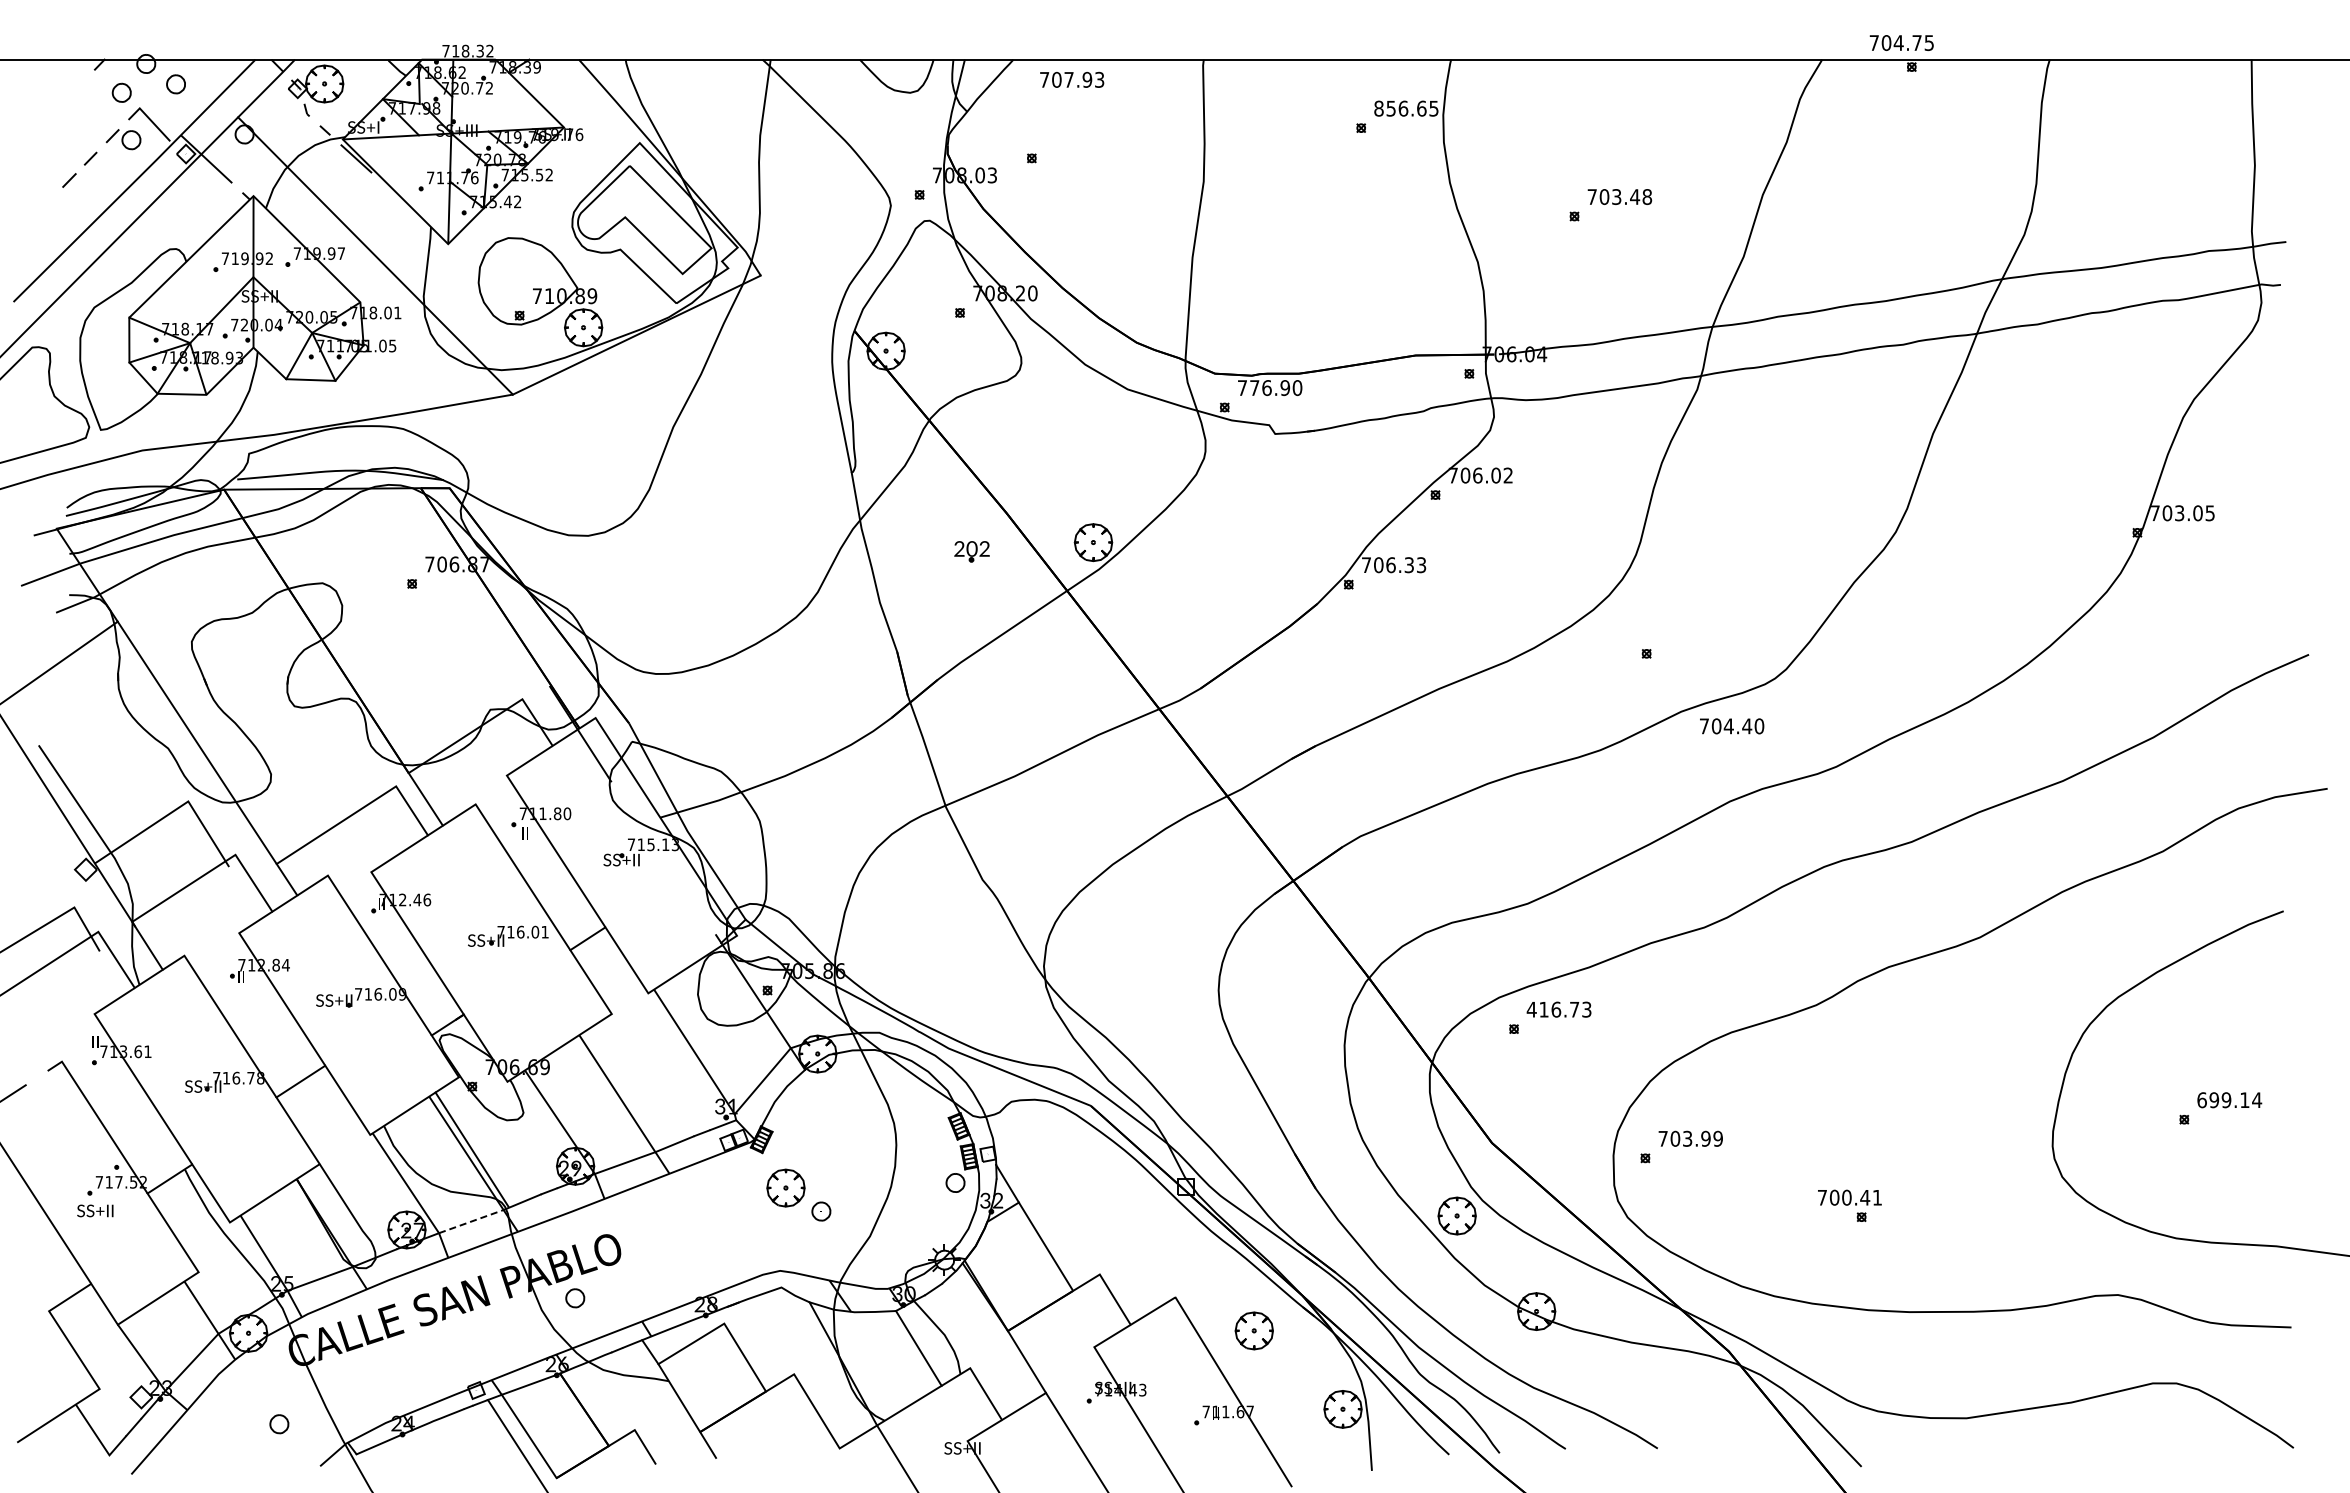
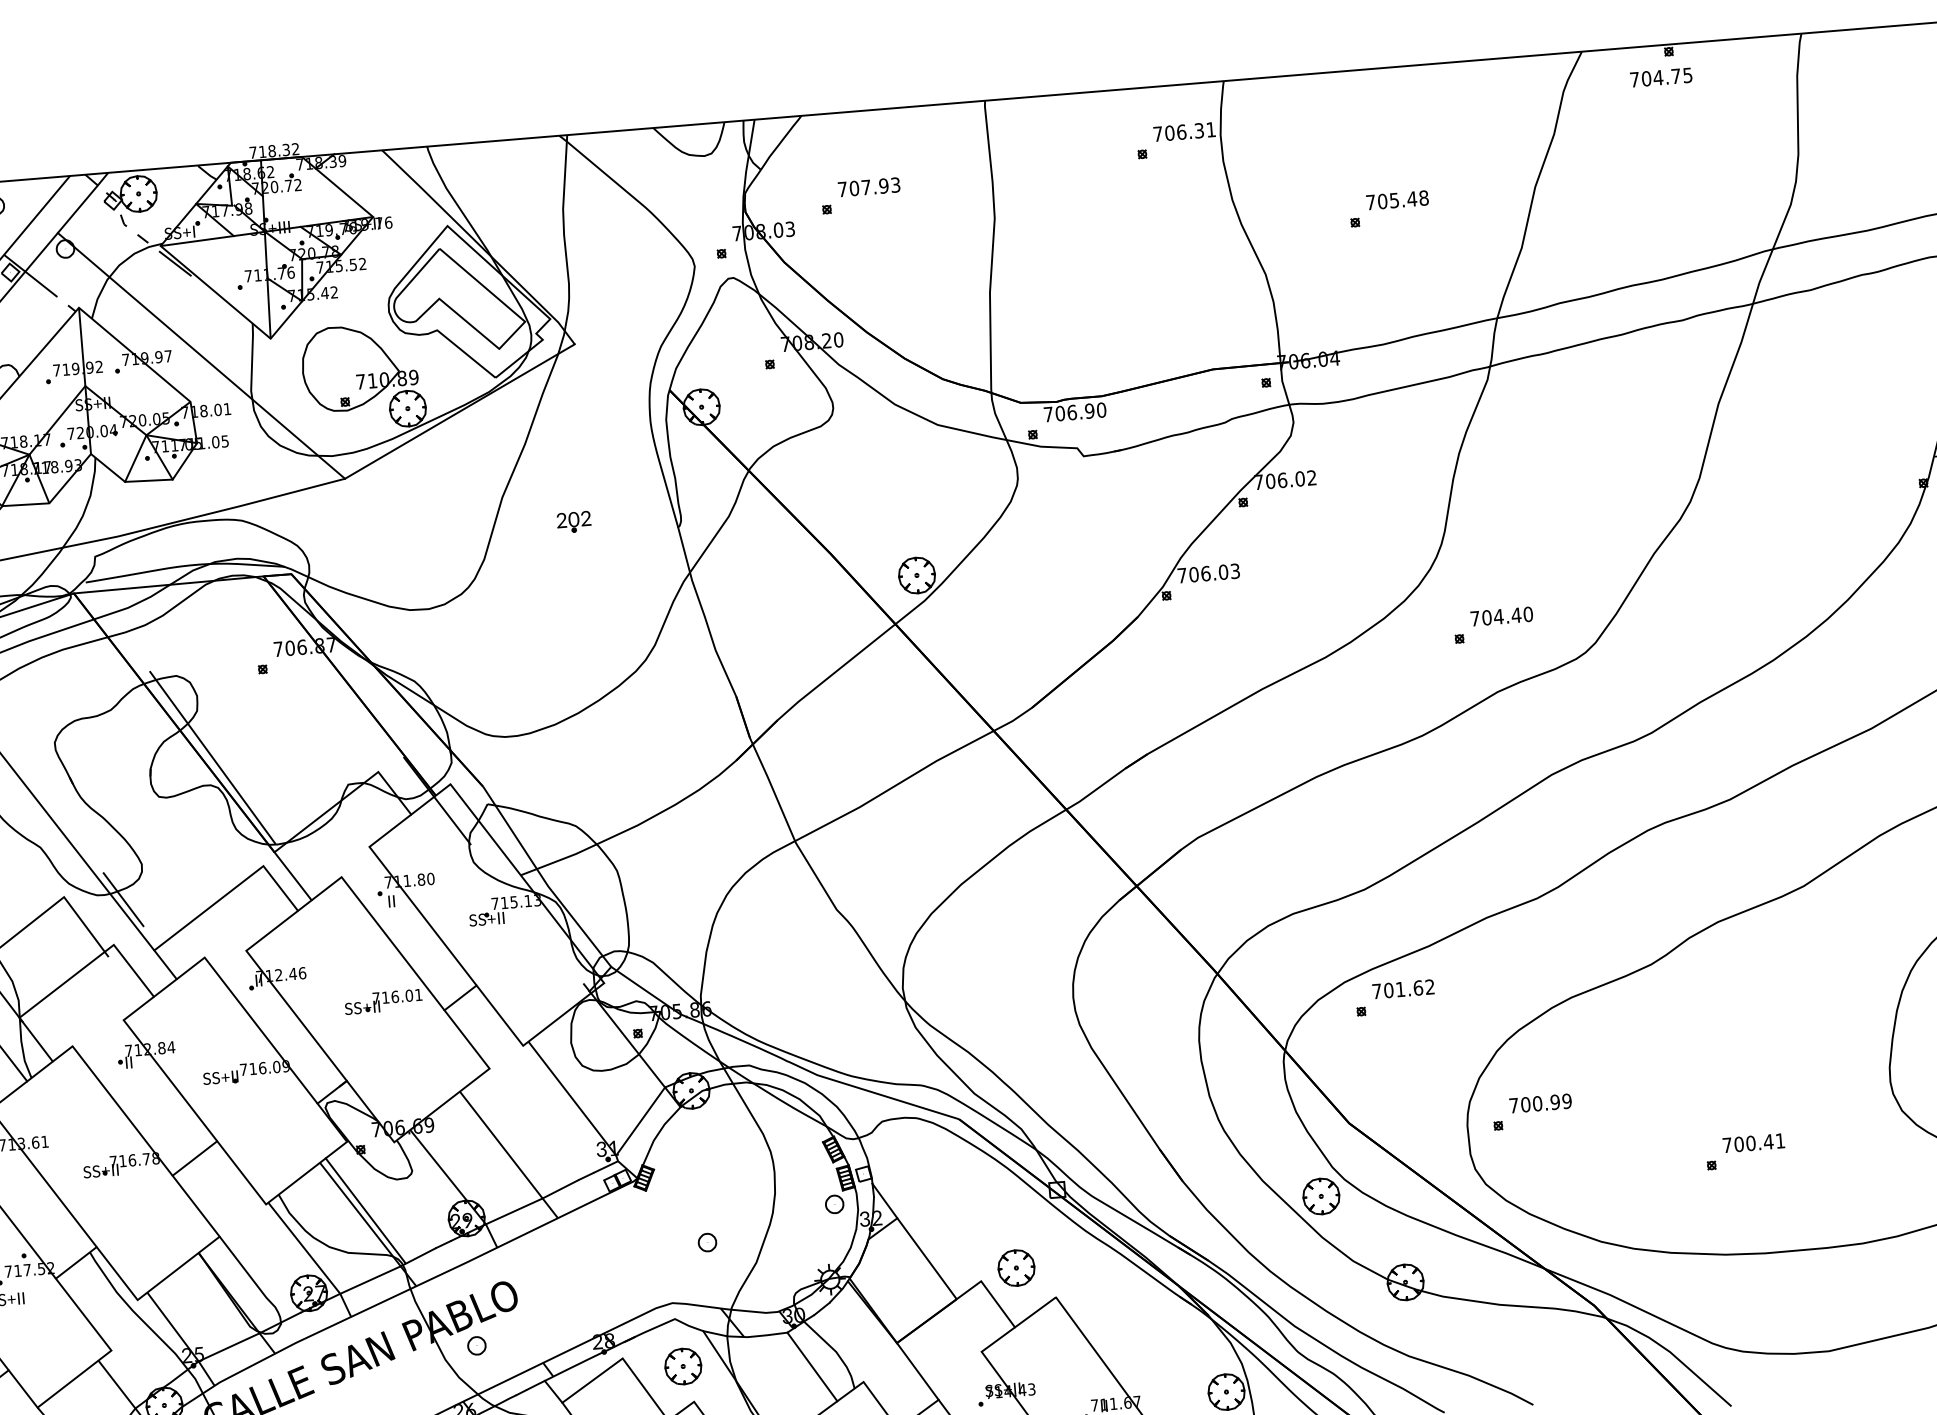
text: (1901, 42) -> (1660, 77), moved
text: (1072, 79) -> (869, 186), moved
text: (1406, 108) -> (1184, 131), 856.65 -> 706.31
text: (1616, 196) -> (1394, 200), 703.48 -> 705.48
text: (1254, 388) -> (1060, 414), 776.90 -> 706.90
part: (971, 551) -> (573, 522), moved
text: (1409, 565) -> (1223, 572), 706.33 -> 706.03
line: (353, 670) -> (213, 757), added
text: (1732, 726) -> (1502, 616), moved
line: (249, 809) -> (123, 900), added
text: (1558, 1009) -> (1402, 989), 416.73 -> 701.62
text: (1687, 1138) -> (1537, 1103), 703.99 -> 700.99
part: (785, 1187) -> (682, 1366), moved
text: (1849, 1197) -> (1753, 1142), moved
line: (471, 1221) -> (370, 1279), dashed -> solid
part: (1253, 1330) -> (1015, 1267), moved

